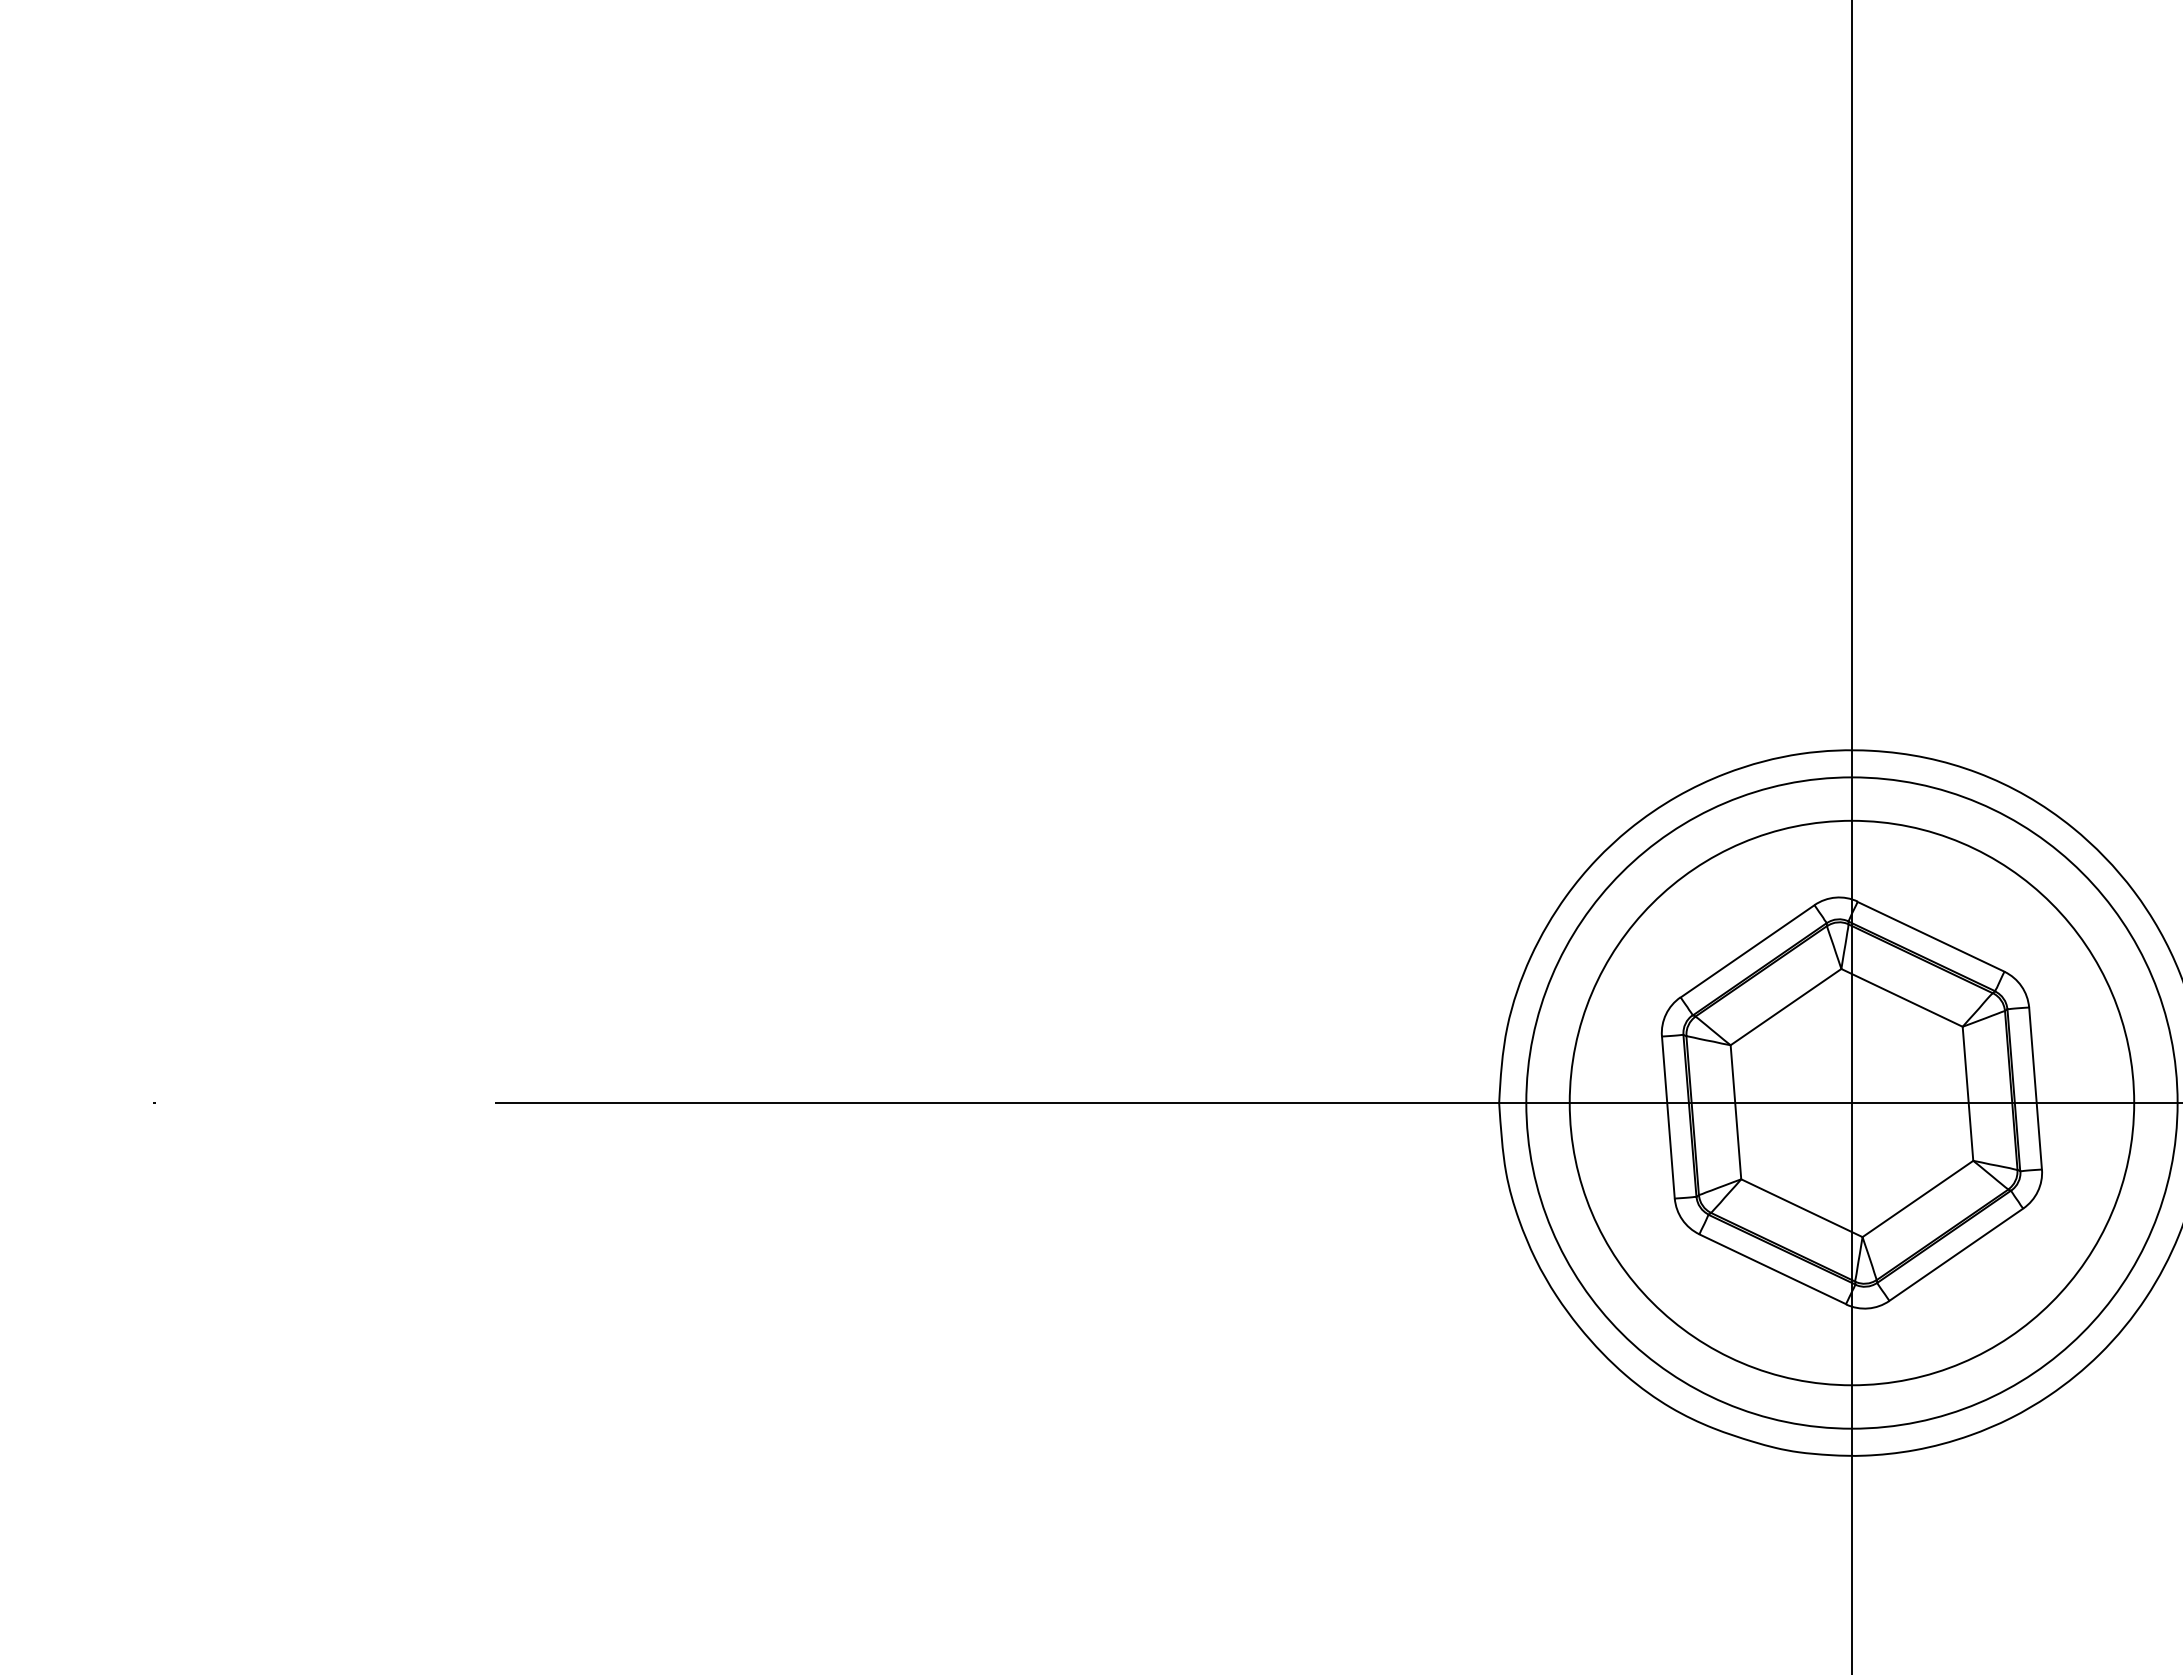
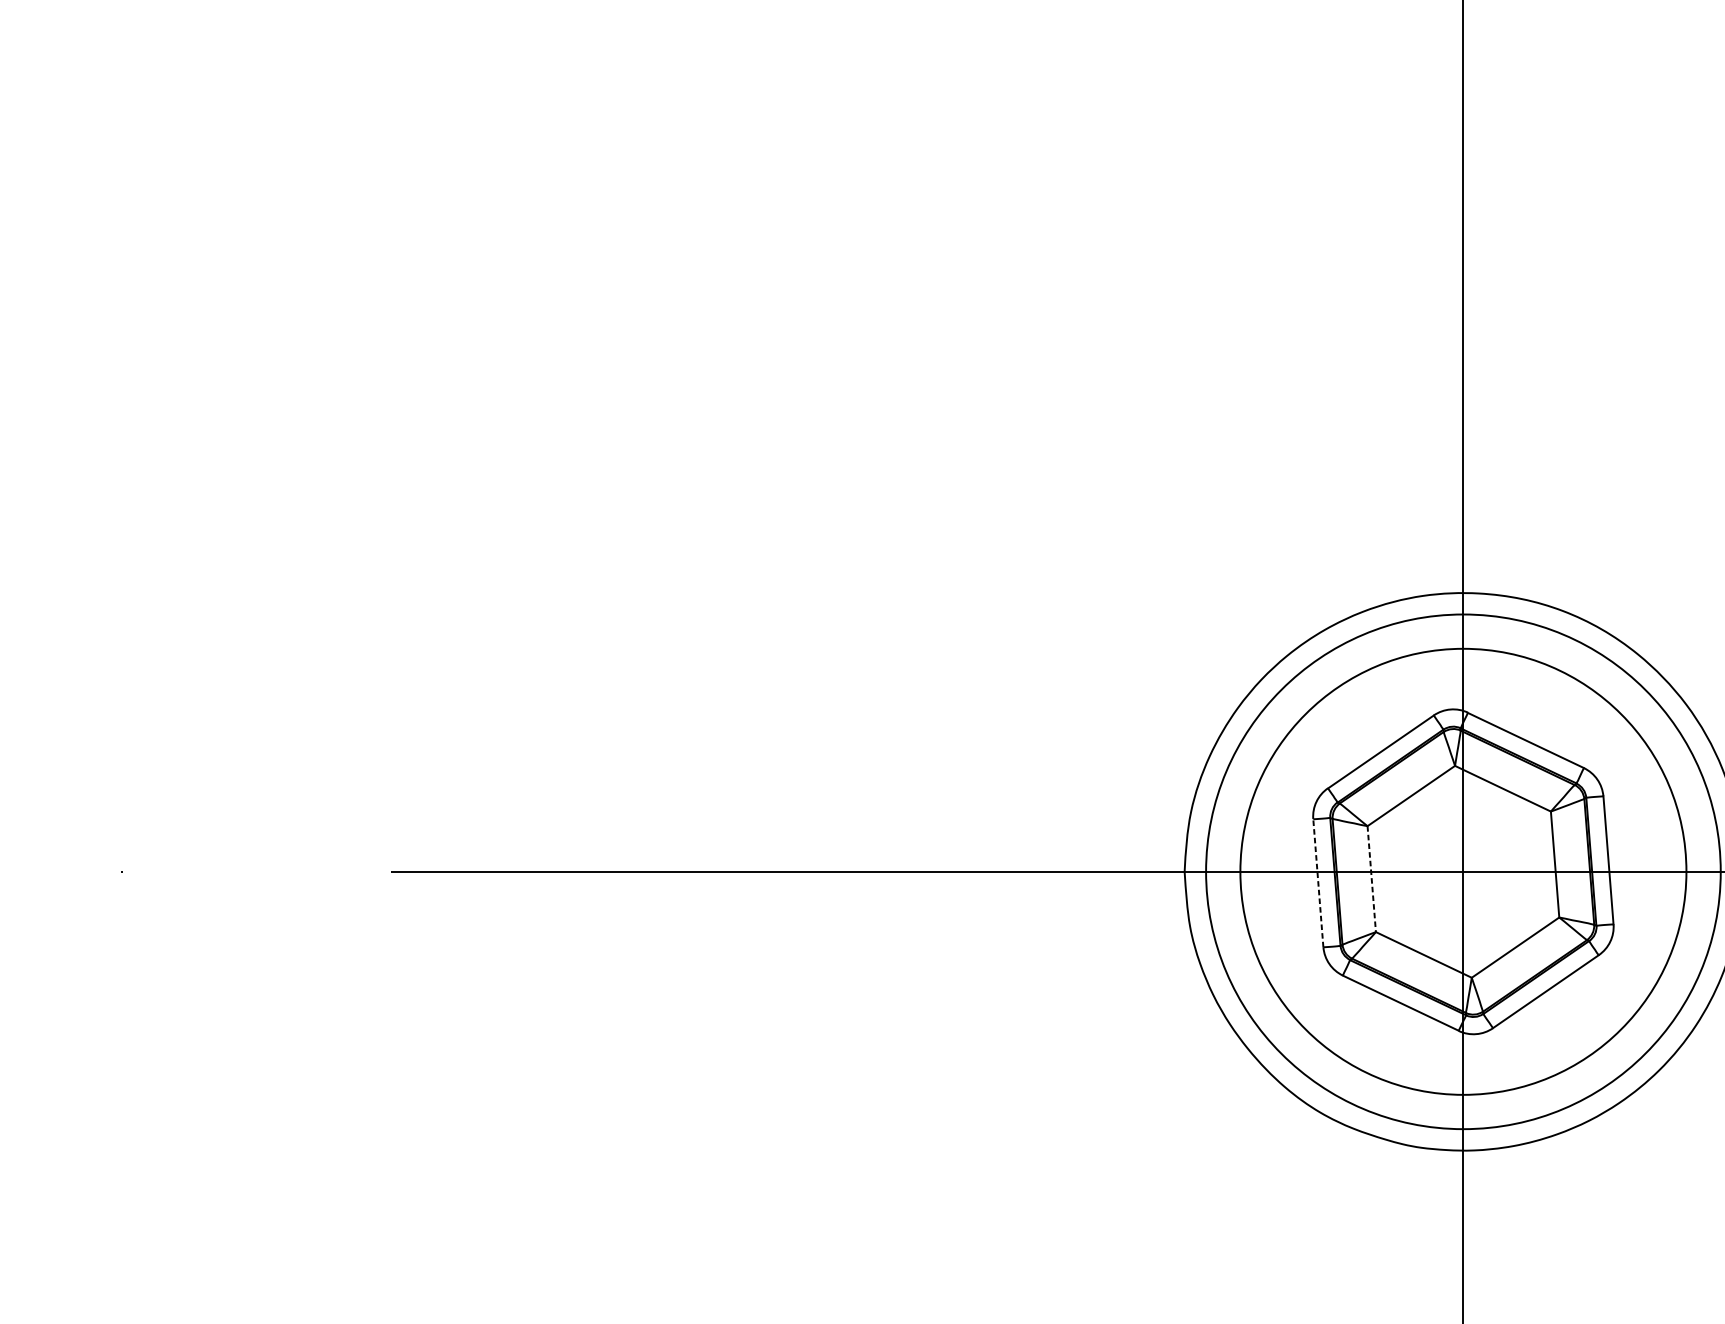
line: (1735, 1112) -> (1371, 879), solid -> dashed
line: (1668, 1117) -> (1318, 883), solid -> dashed

